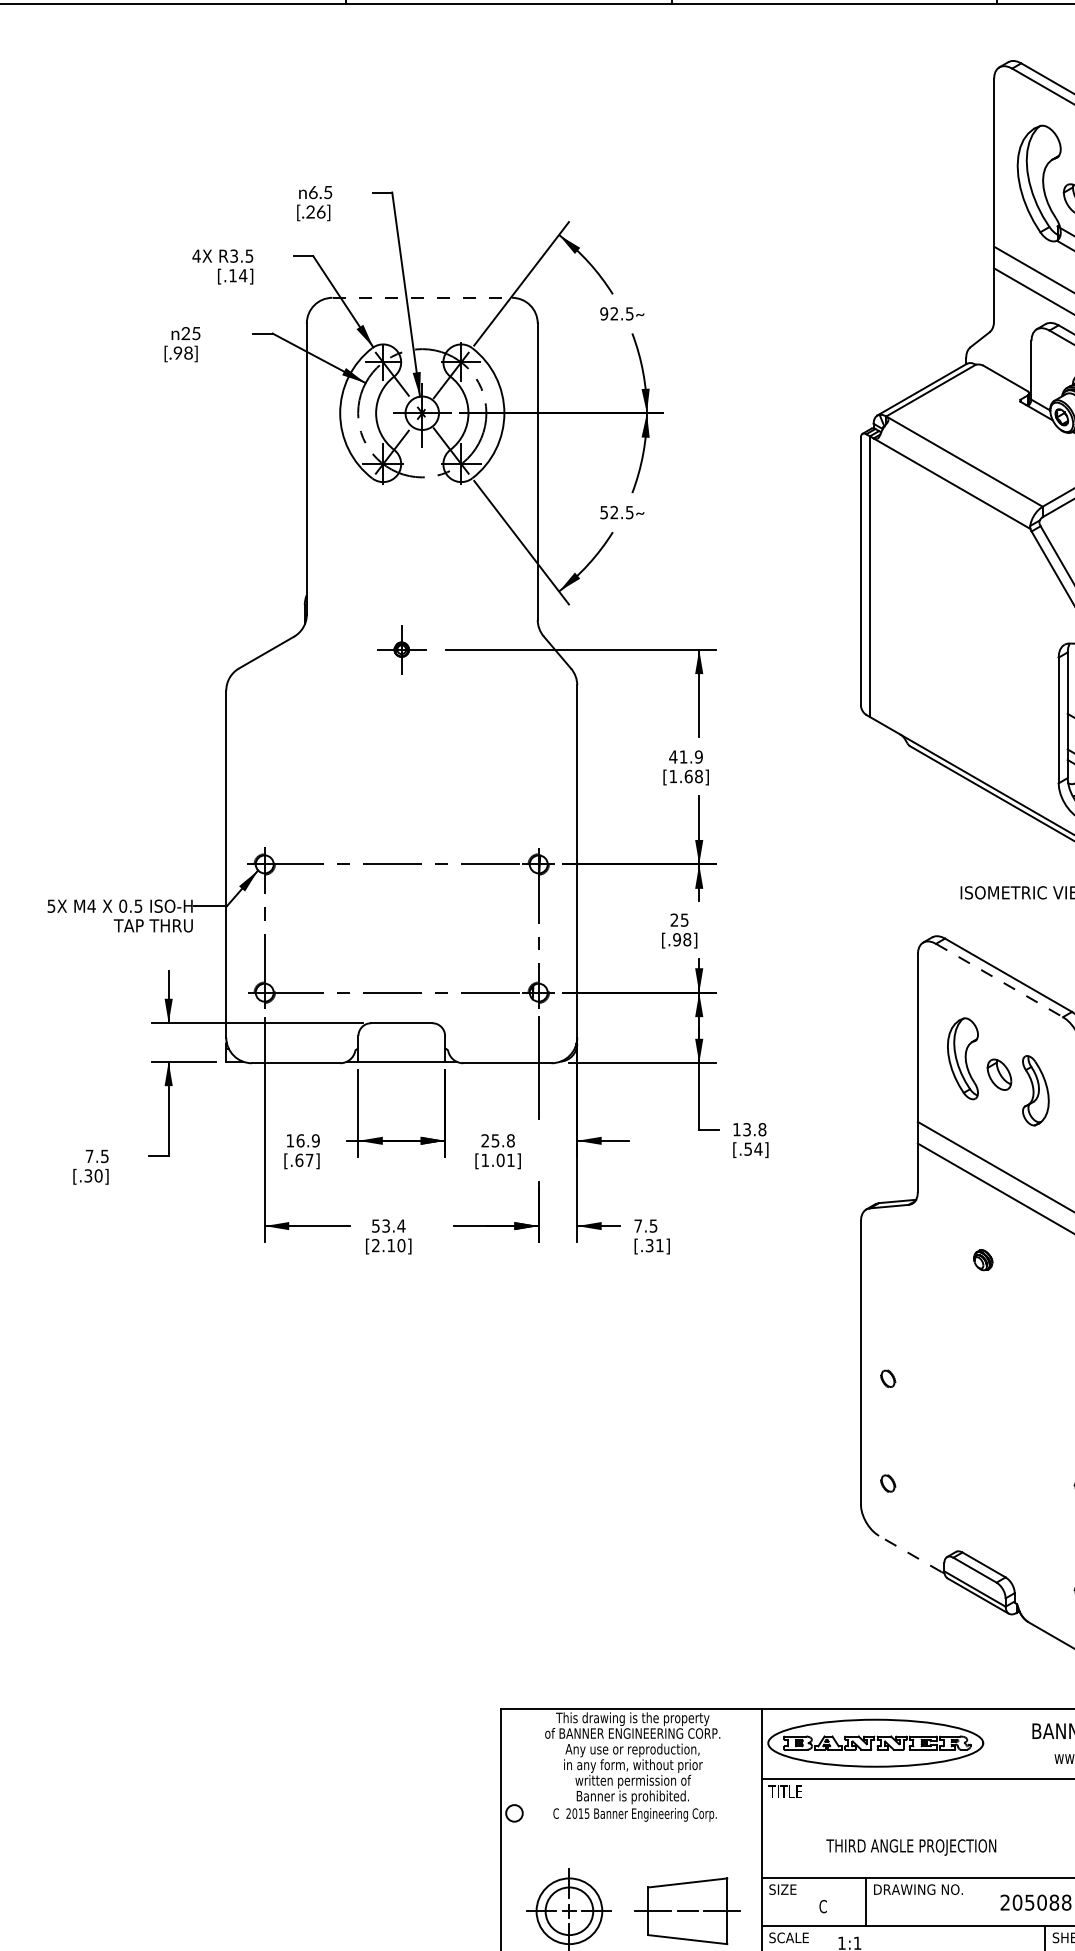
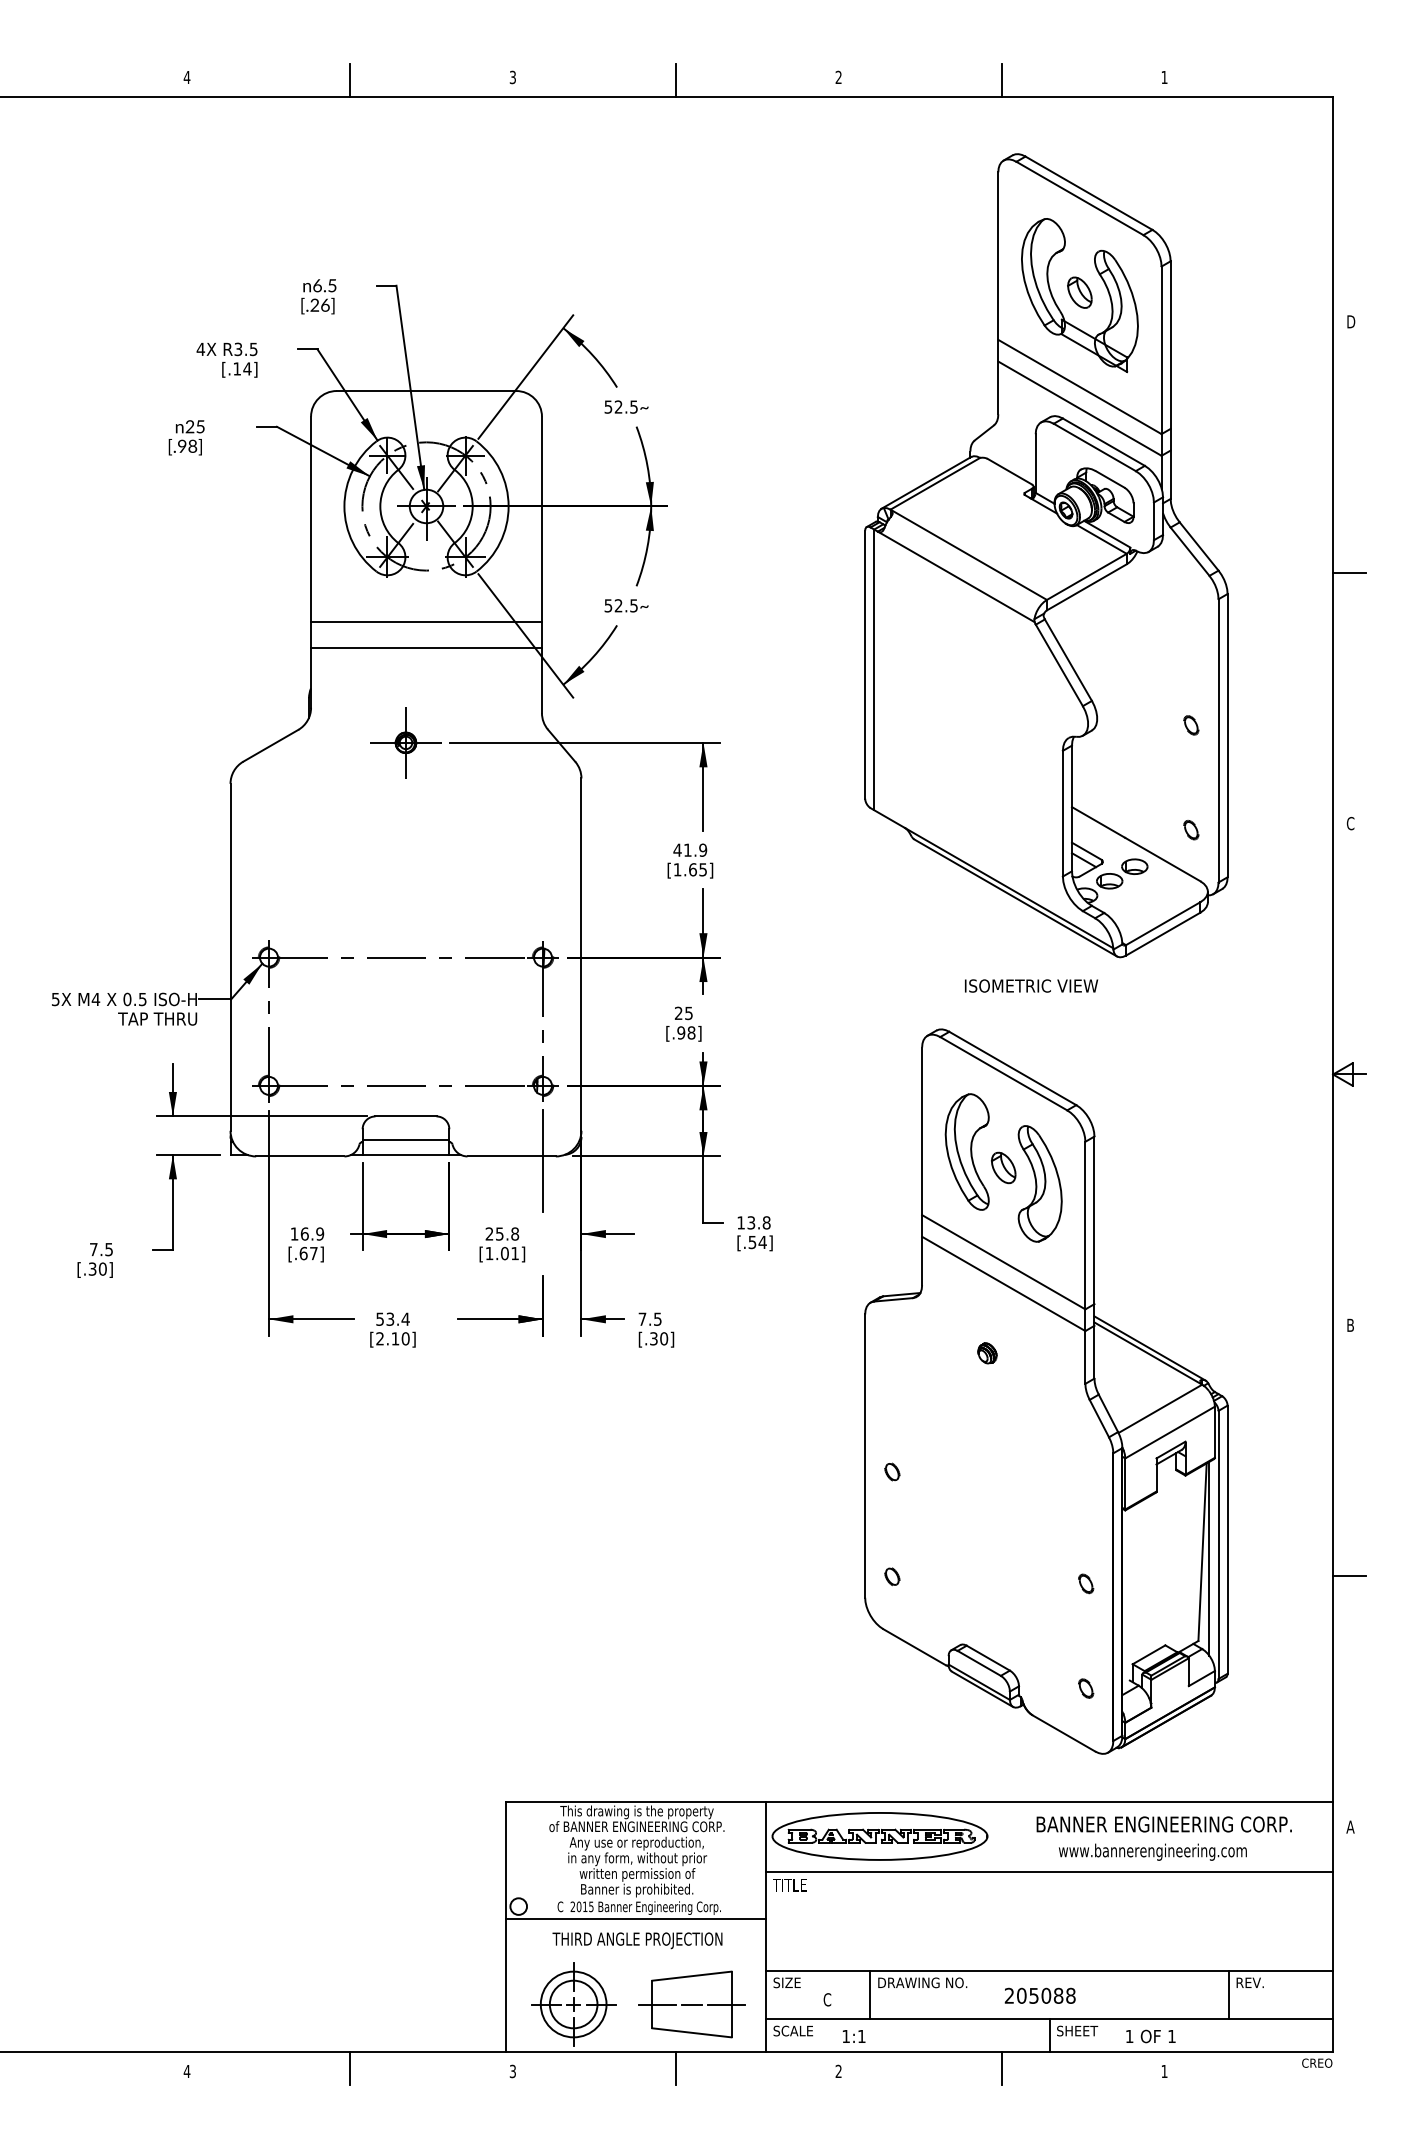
line: (422, 298) -> (426, 391), dashed -> solid
text: (604, 313) -> (608, 406), 92.5 -> 52.5
line: (422, 528) -> (426, 621), added
line: (422, 555) -> (426, 648), added
part: (401, 649) -> (405, 742), size x1.43
text: (699, 776) -> (703, 869), [1.68] -> [1.65]
line: (1000, 980) -> (1004, 1073), dashed -> solid
line: (401, 1046) -> (405, 1139), added
part: (962, 1058) -> (966, 1151), size x1.43
part: (1035, 1090) -> (1039, 1183), size x1.67
text: (660, 1245) -> (664, 1338), [.31] -> [.30]
line: (910, 1553) -> (914, 1646), dashed -> solid
line: (631, 1826) -> (635, 1919), added
text: (911, 1847) -> (637, 1940), moved

